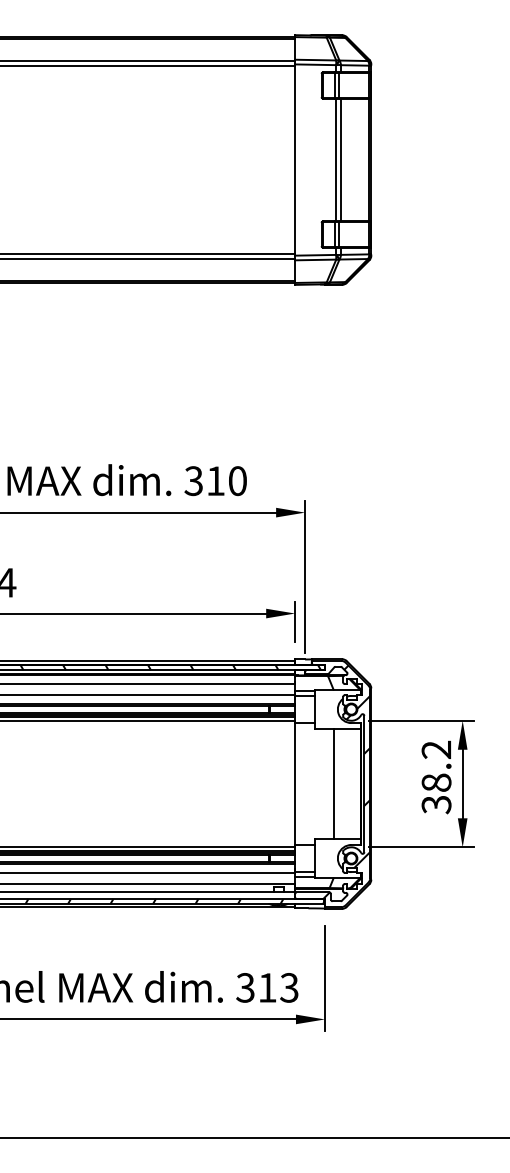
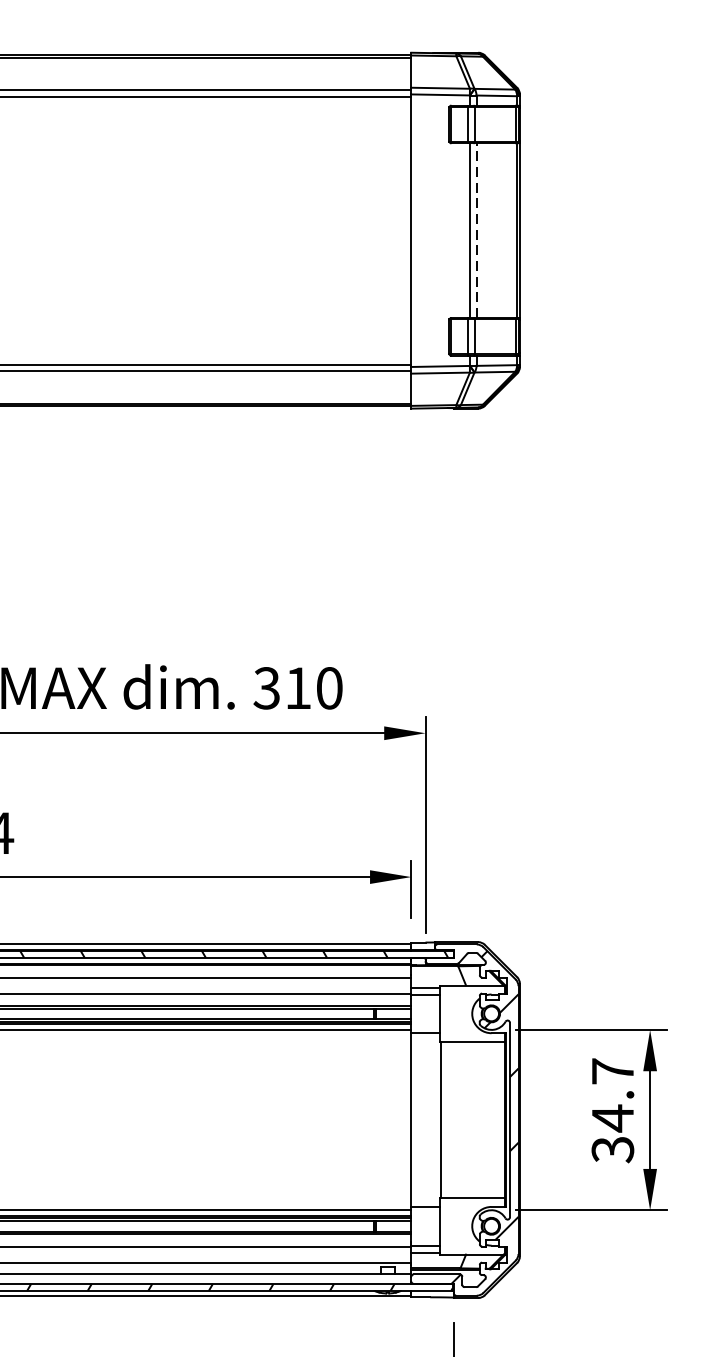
line: (340, 159) -> (475, 229), solid -> dashed
text: (436, 766) -> (612, 1095), 38.2 -> 34.7
line: (334, 783) -> (441, 1119), moved

